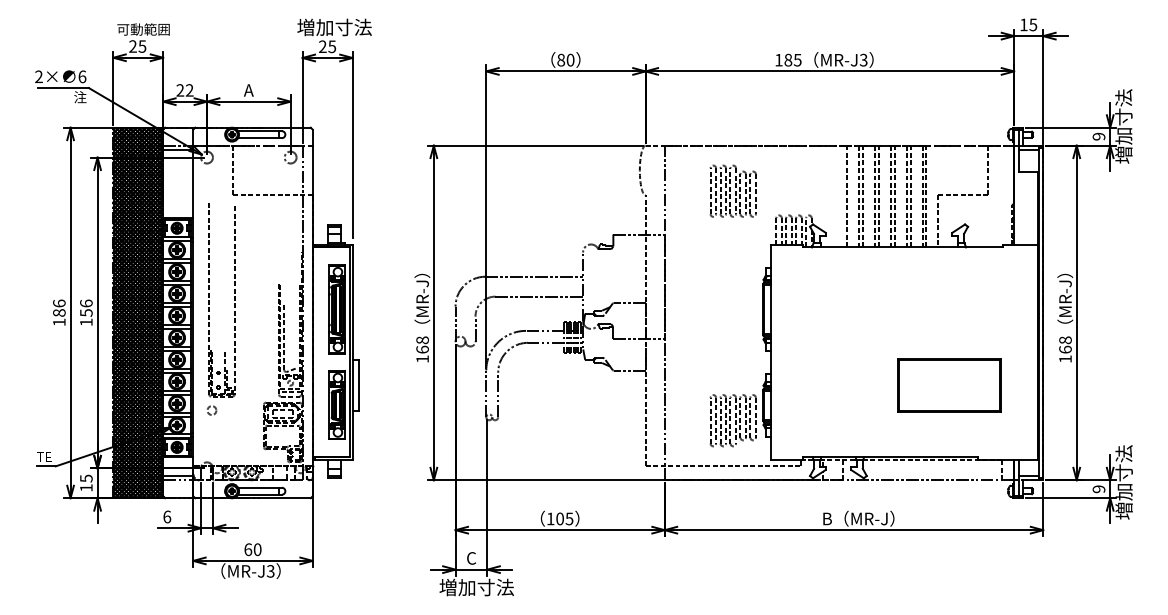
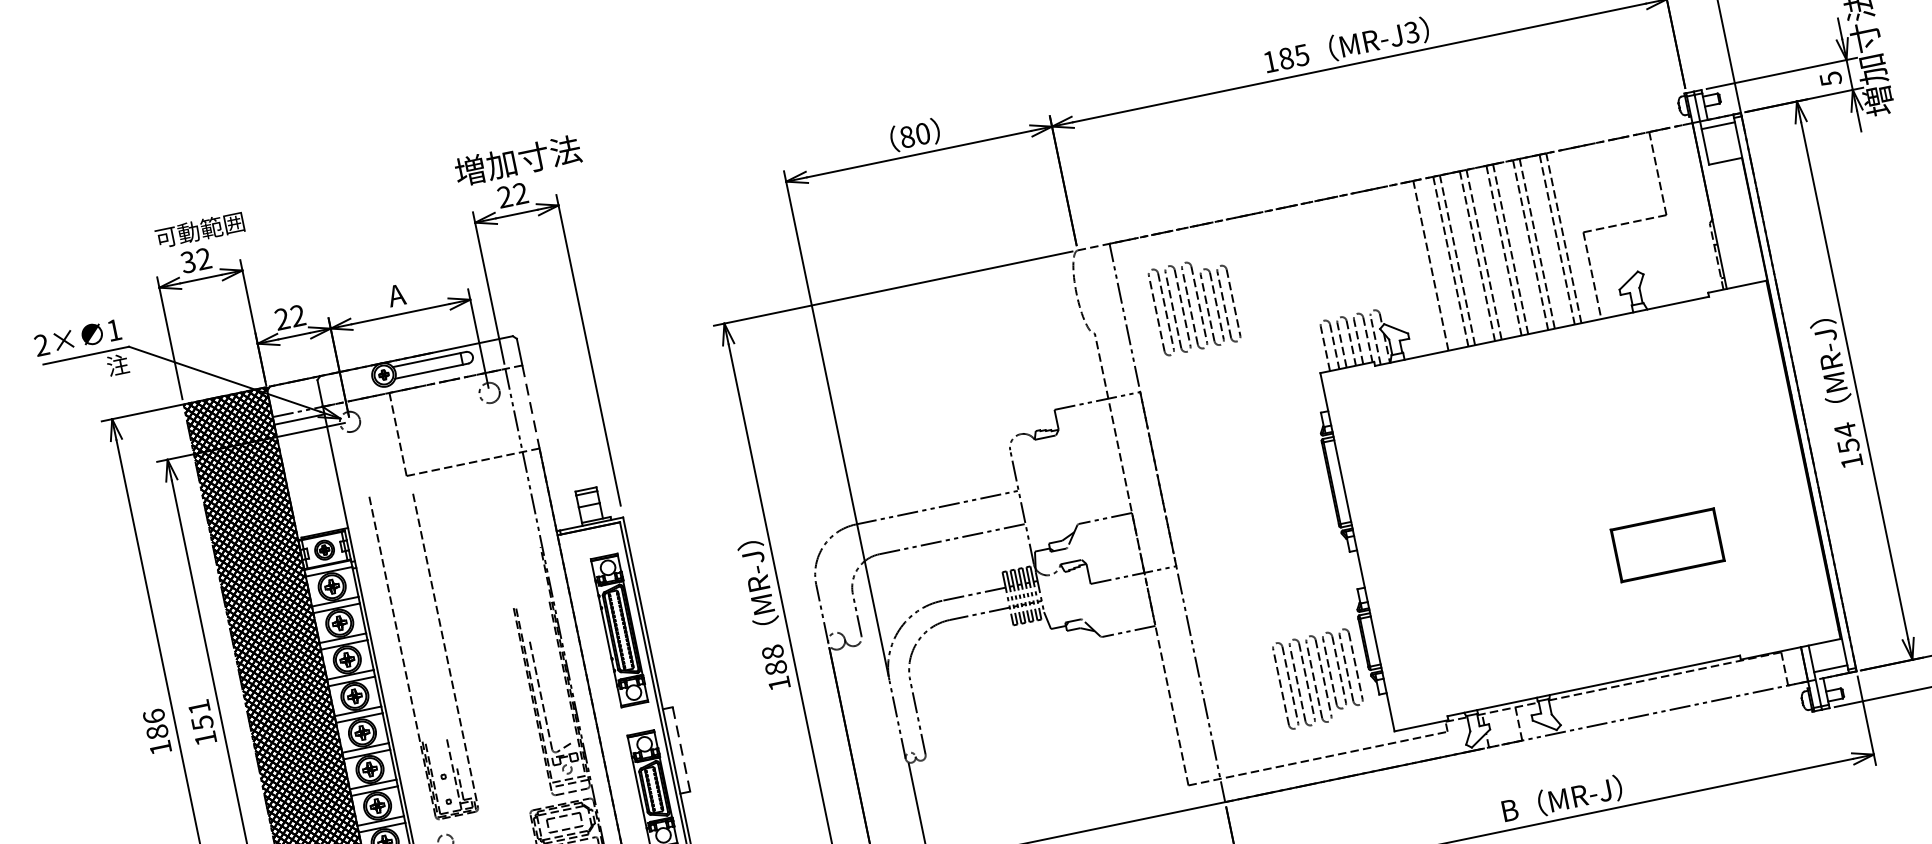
text: (137, 46) -> (195, 260), 25 -> 32
text: (332, 46) -> (521, 193), 25 -> 22
text: (82, 76) -> (114, 329), 6 -> 1
text: (1098, 136) -> (1830, 78), 9 -> 5
line: (312, 170) -> (530, 407), solid -> dashed
part: (732, 190) -> (1193, 304), moved
text: (86, 303) -> (199, 706), 156 -> 151
text: (1065, 344) -> (1846, 437), 168 -> 154
text: (422, 349) -> (775, 667), 168 -> 188
line: (358, 385) -> (681, 749), solid -> dashed
part: (949, 385) -> (1667, 545), size x0.6

